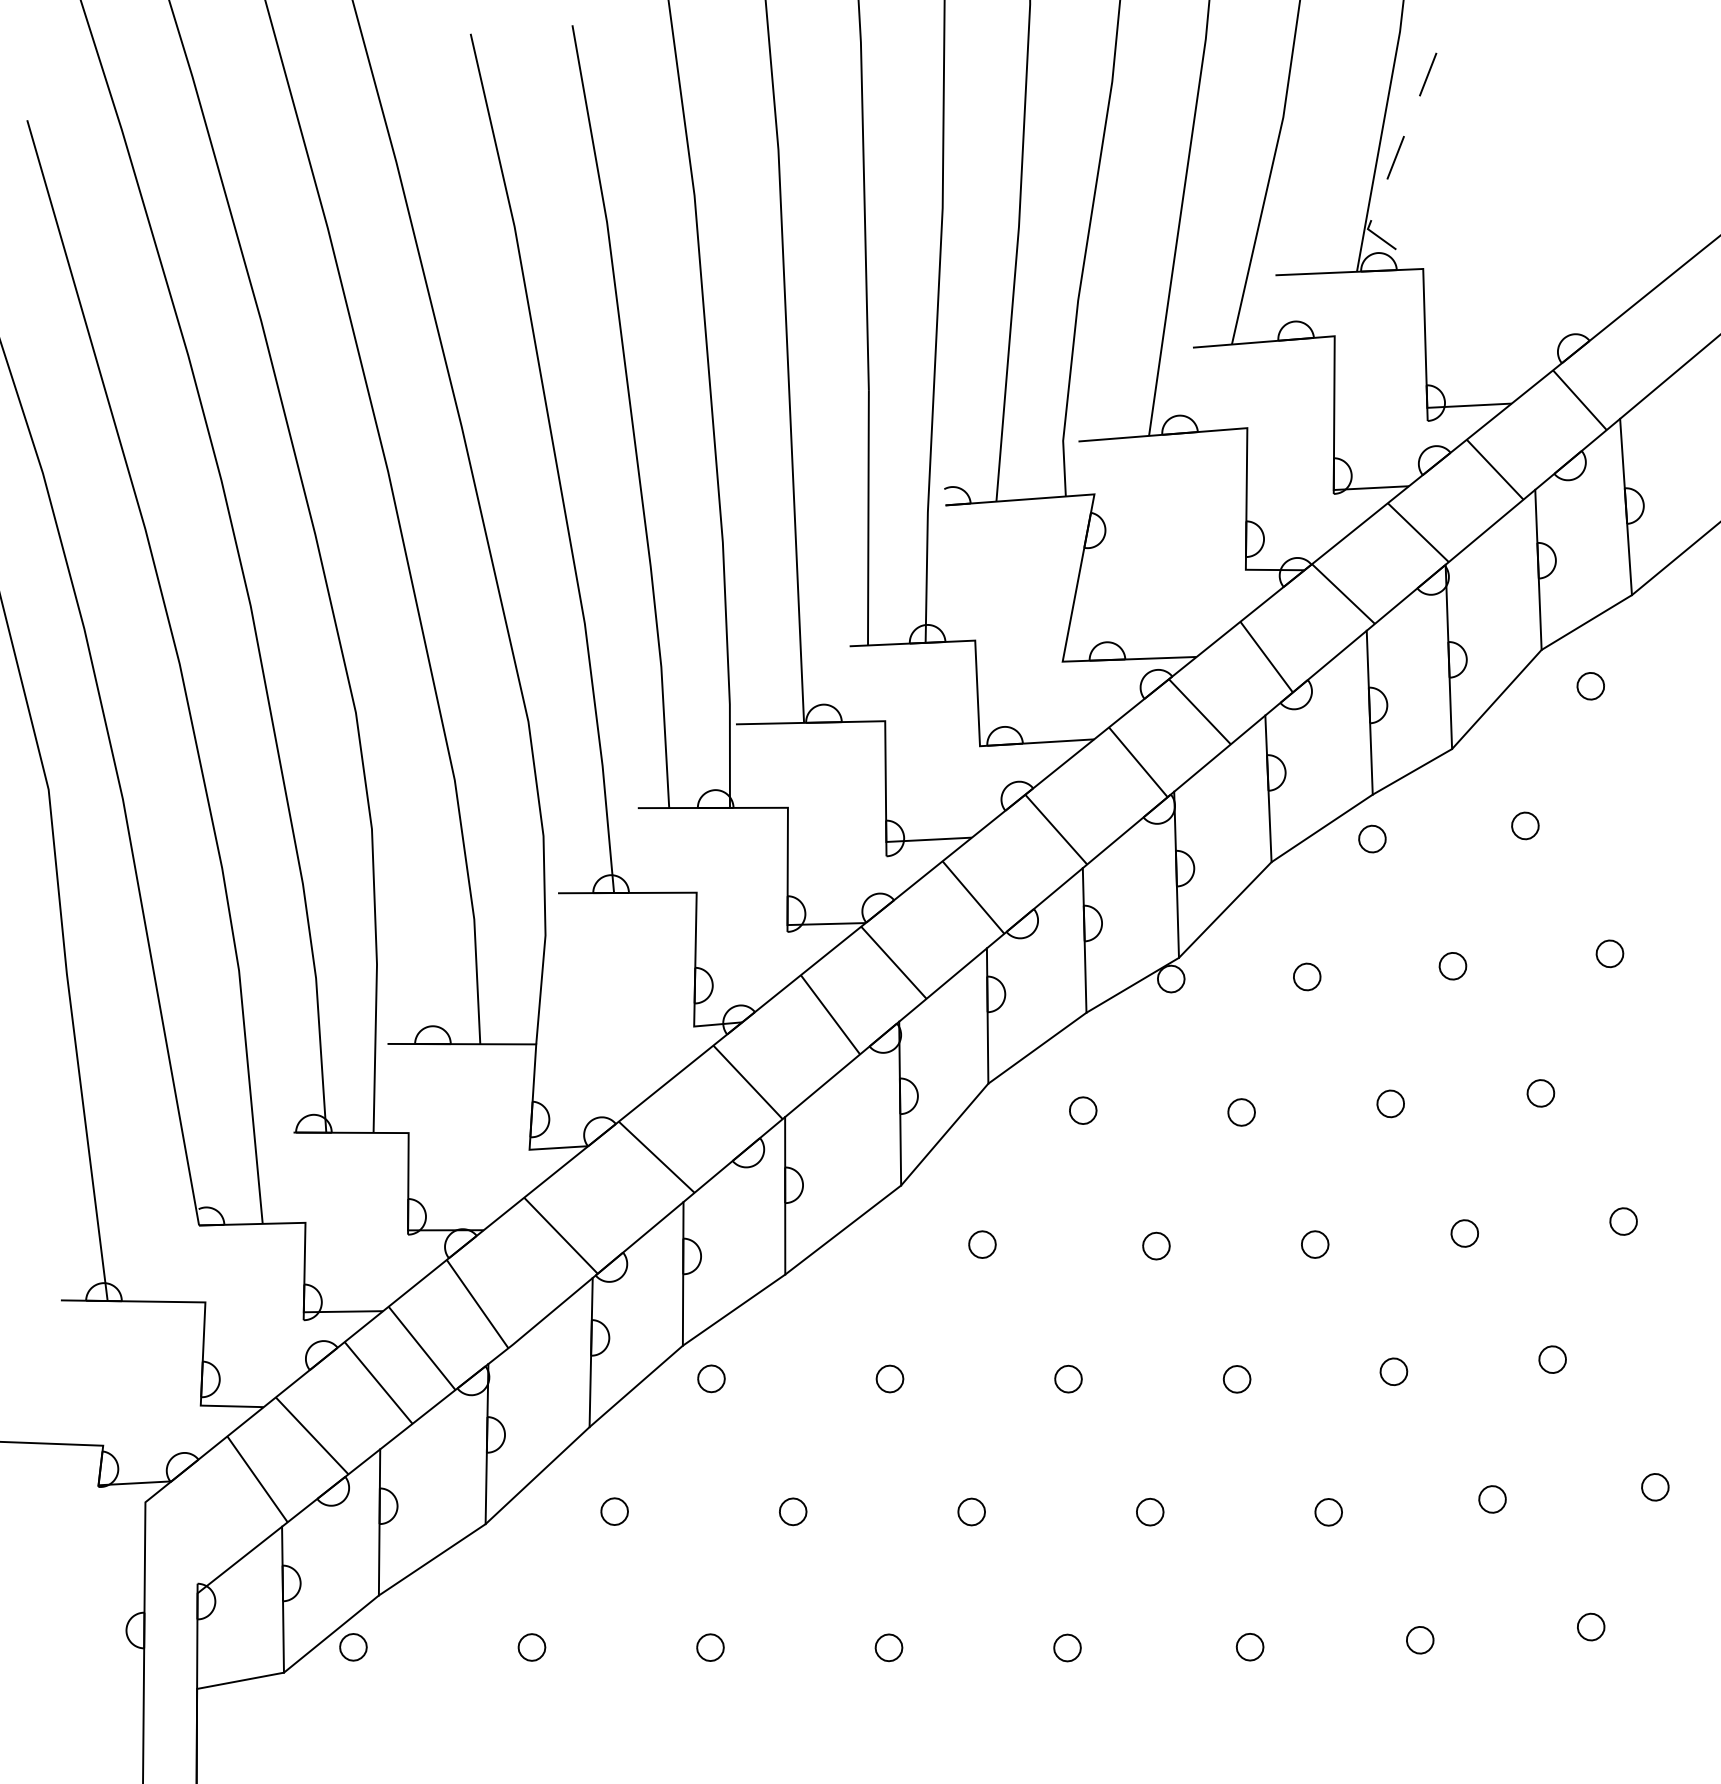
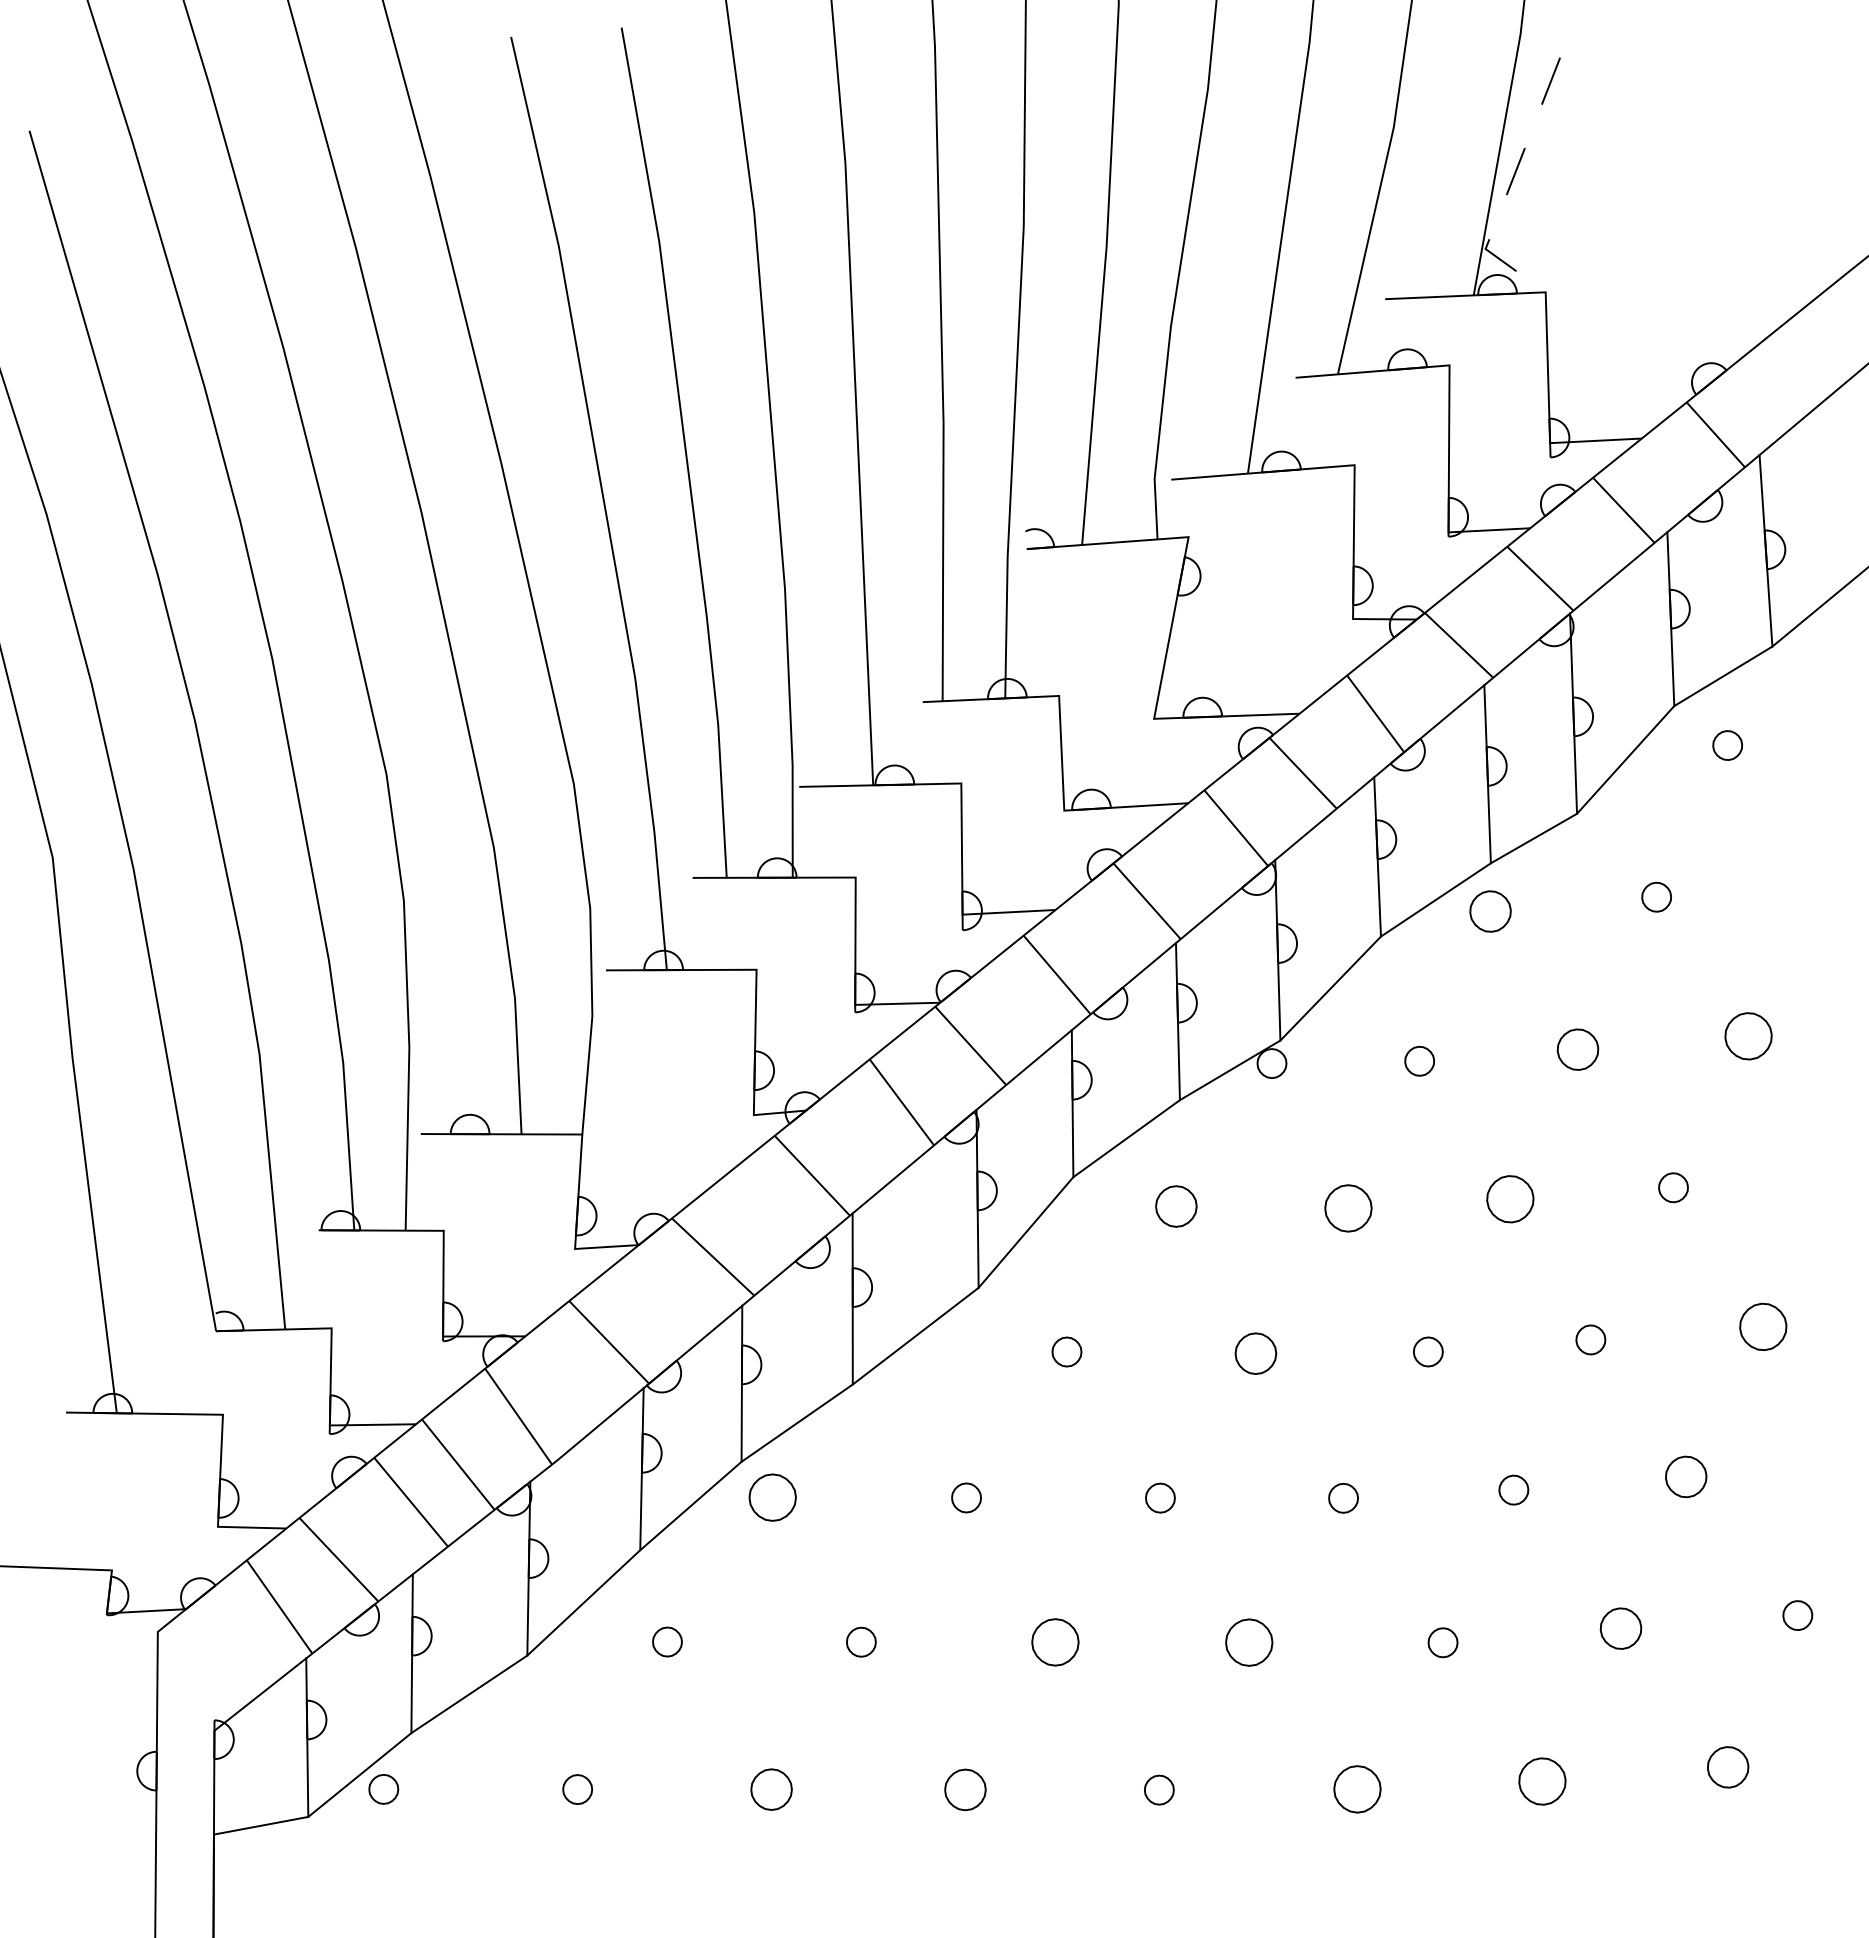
part: (1372, 839) -> (1490, 911), size x1.4
part: (1609, 953) -> (1748, 1035), size x1.6
part: (1452, 966) -> (1577, 1049), size x1.4
part: (1390, 1103) -> (1510, 1198), size x1.6
part: (1083, 1110) -> (1176, 1206), size x1.4
part: (1241, 1112) -> (1348, 1208), size x1.6
part: (1623, 1221) -> (1763, 1326), size x1.6
part: (1156, 1246) -> (1255, 1353), size x1.4
part: (1552, 1359) -> (1686, 1476), size x1.4
part: (711, 1378) -> (772, 1497), size x1.6
part: (1492, 1499) -> (1620, 1628), size x1.4
part: (970, 1512) -> (1054, 1642), size x1.6
part: (1149, 1512) -> (1248, 1642), size x1.6
part: (1590, 1627) -> (1727, 1767), size x1.4
part: (1420, 1640) -> (1542, 1781), size x1.6
part: (1249, 1646) -> (1357, 1788), size x1.6
part: (710, 1647) -> (771, 1789), size x1.4
part: (889, 1647) -> (965, 1789), size x1.4

